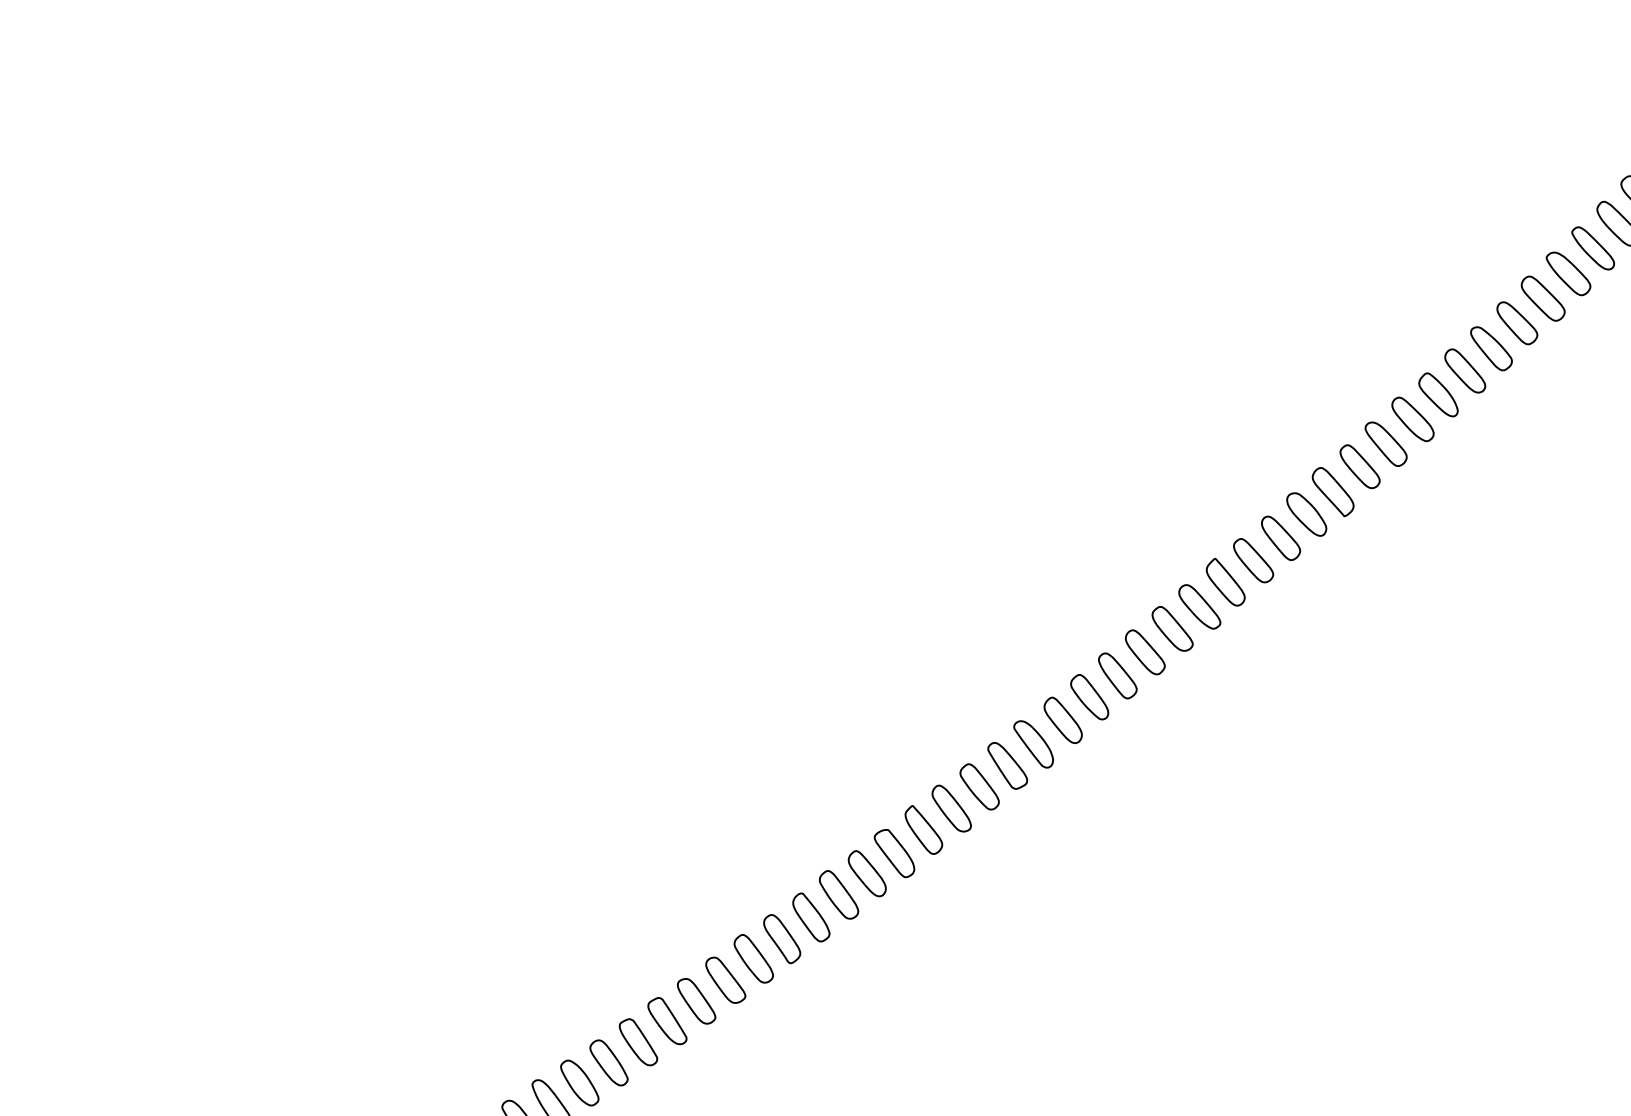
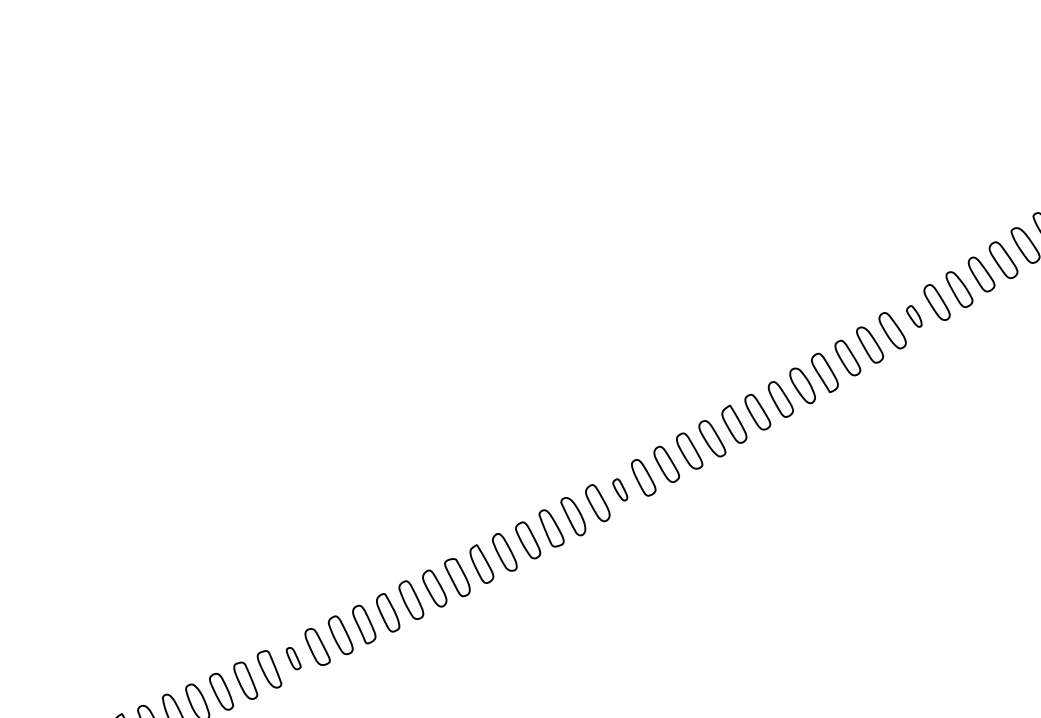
part: (1438, 394) -> (914, 316), size x0.6
part: (1089, 697) -> (620, 489), size x0.6
part: (696, 1001) -> (293, 658), size x0.6

